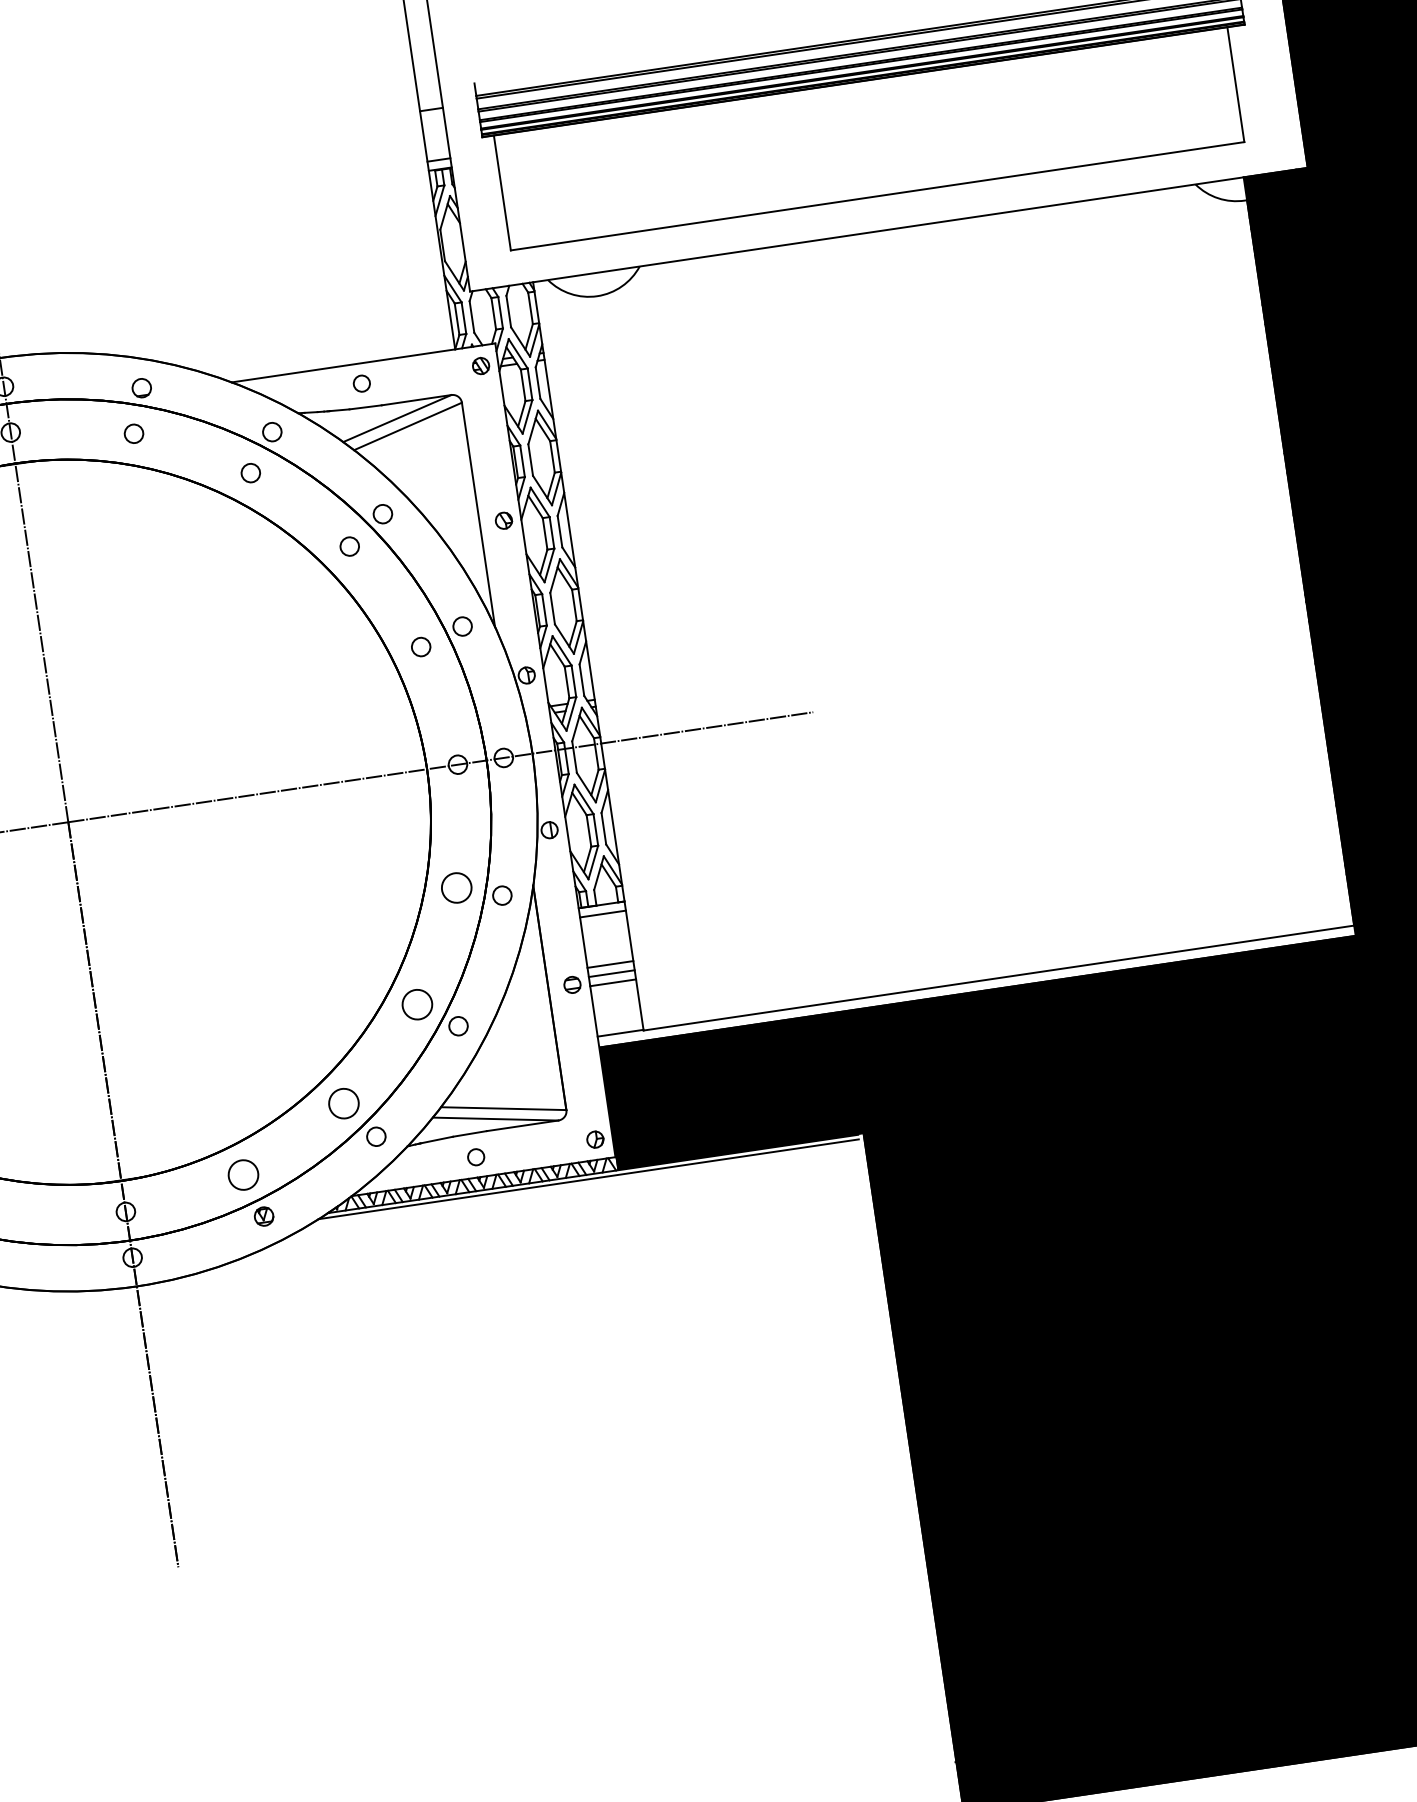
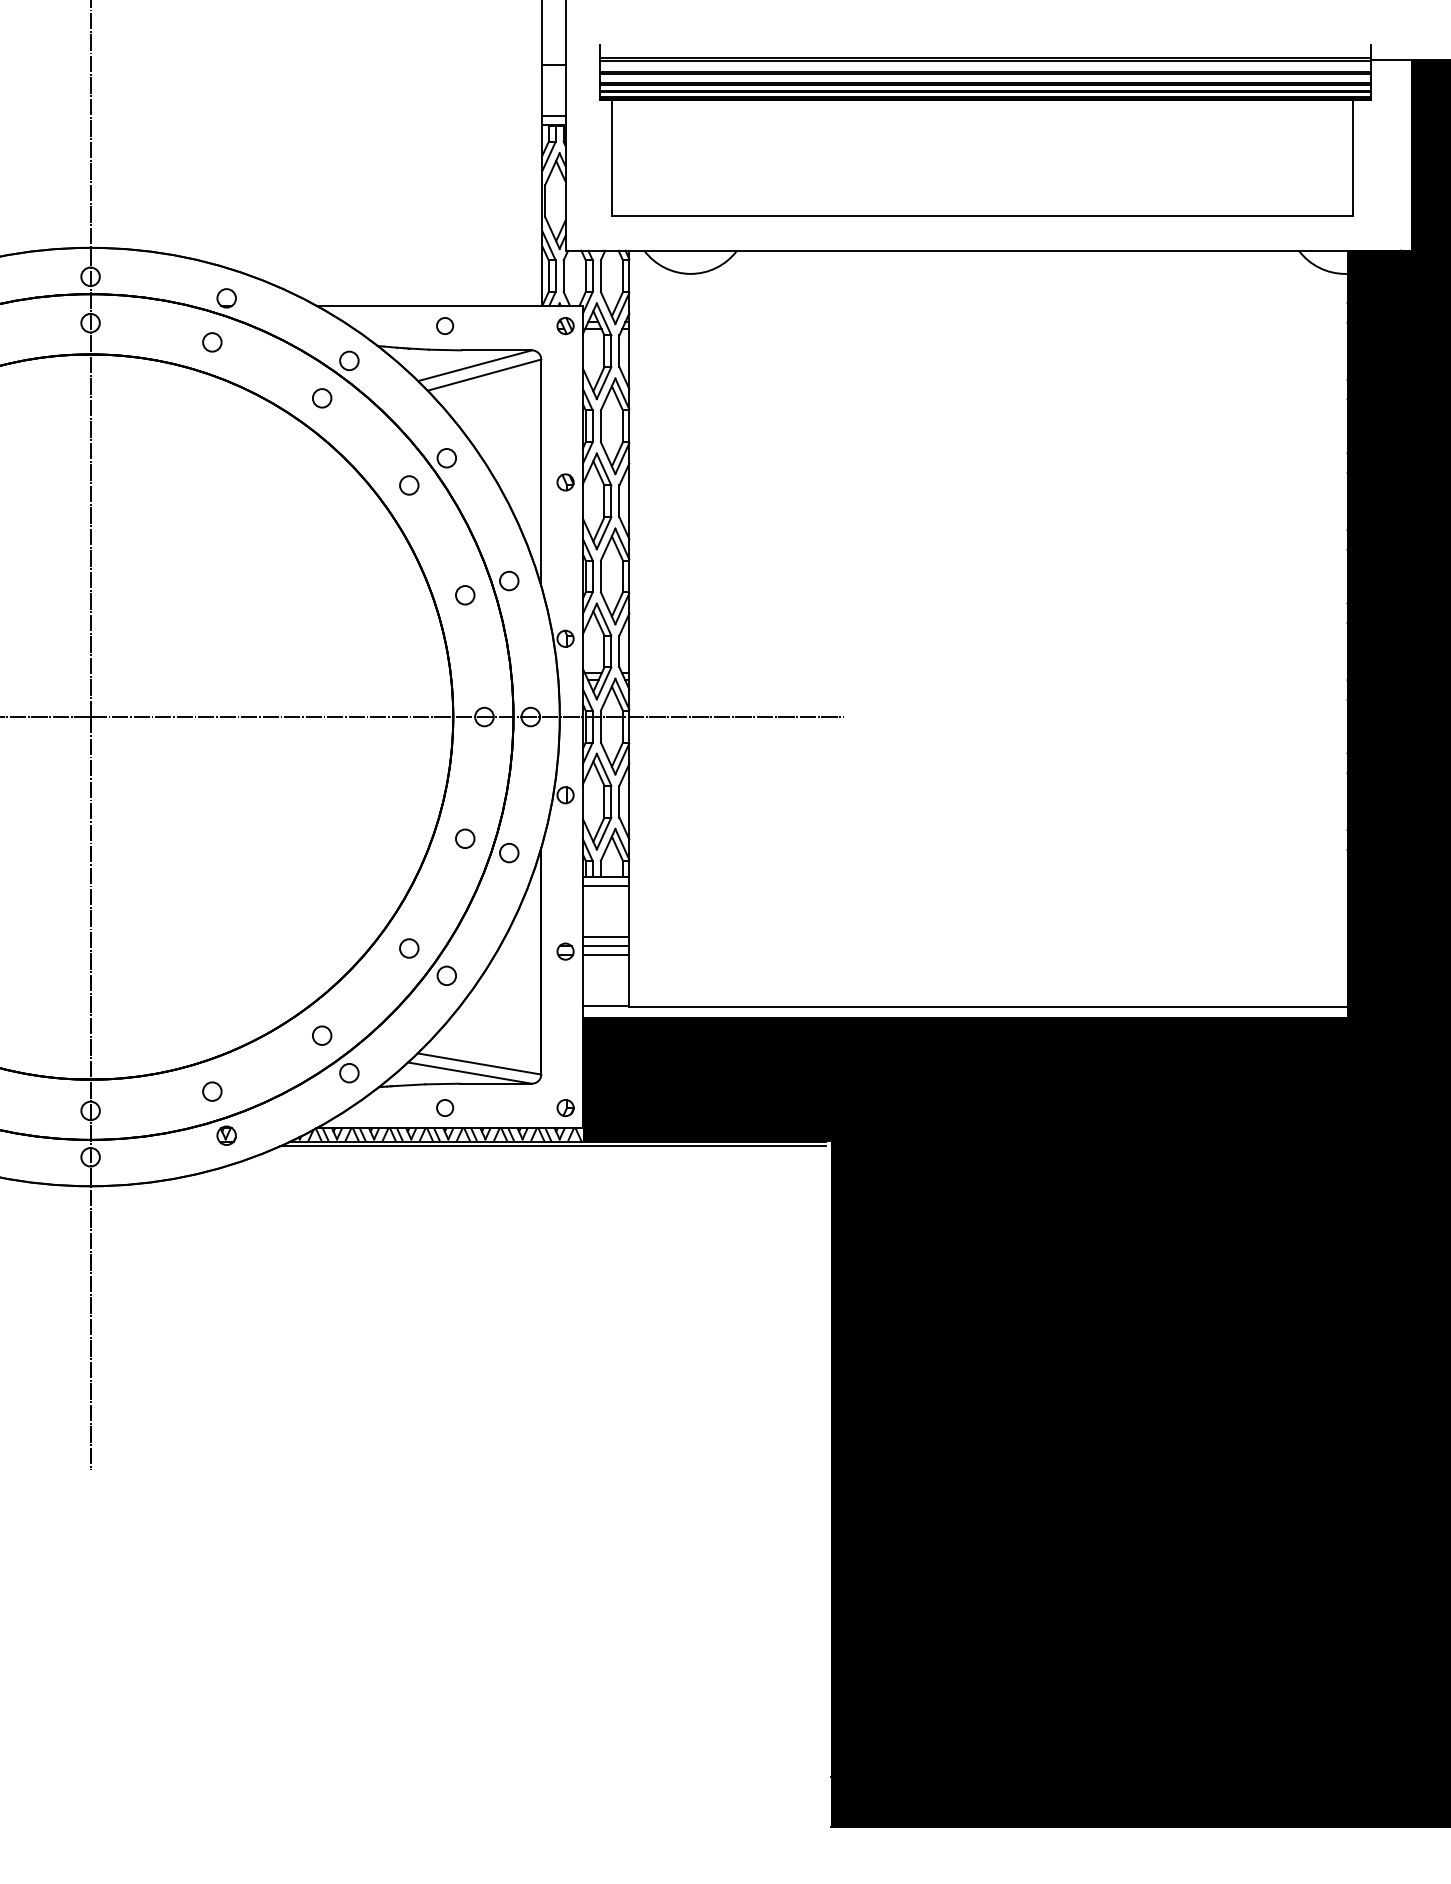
circle: (455, 887) -> (464, 838), size x0.62
circle: (417, 1004) -> (409, 948), size x0.62
circle: (343, 1103) -> (321, 1035), size x0.62
circle: (243, 1174) -> (212, 1091), size x0.62

